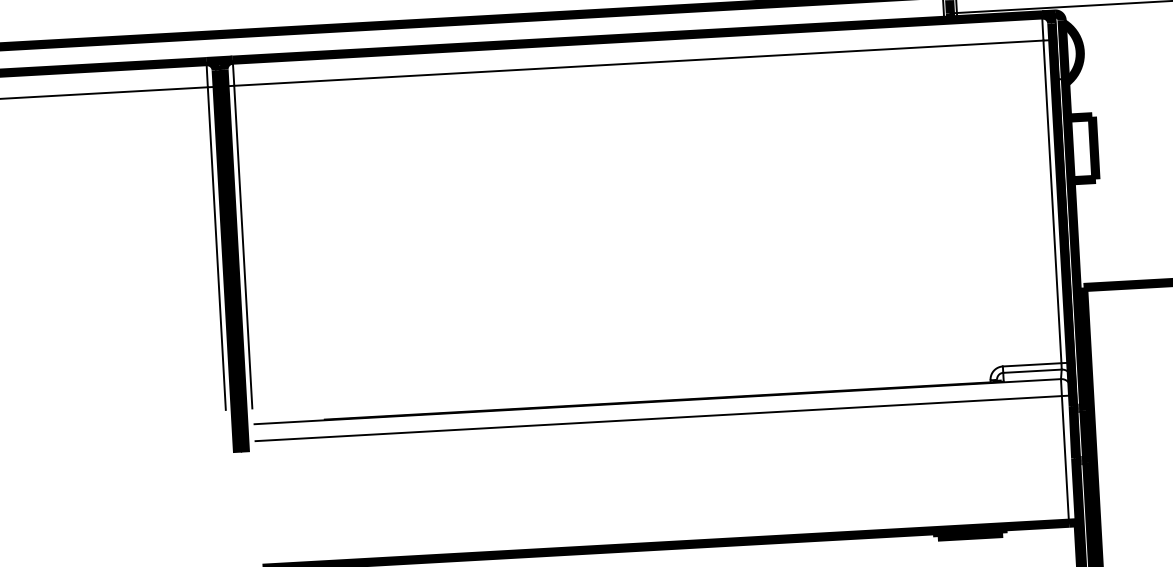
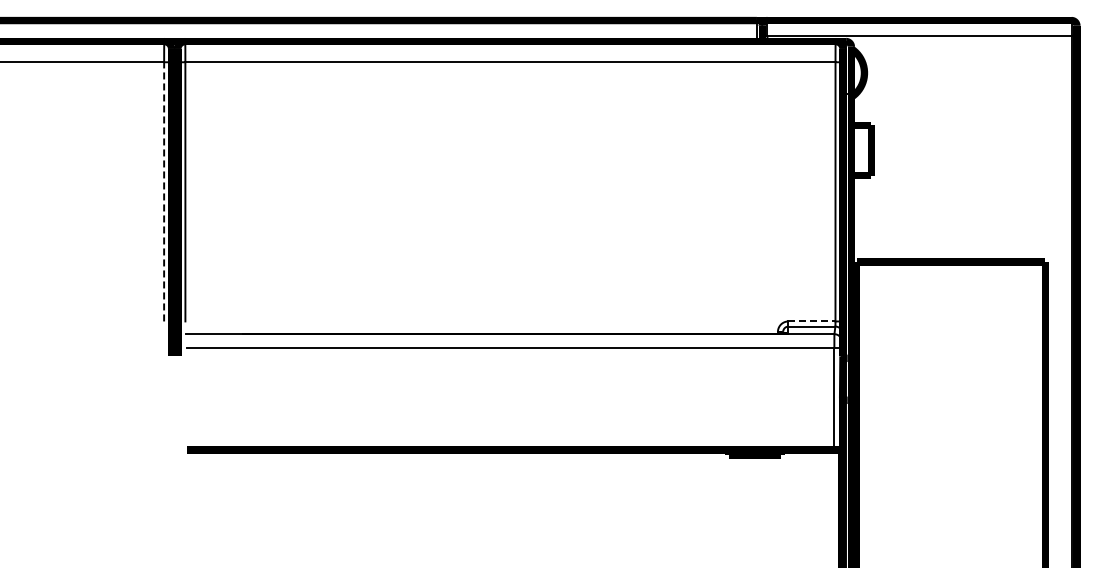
line: (217, 248) -> (164, 191), solid -> dashed
line: (1031, 364) -> (811, 321), solid -> dashed

